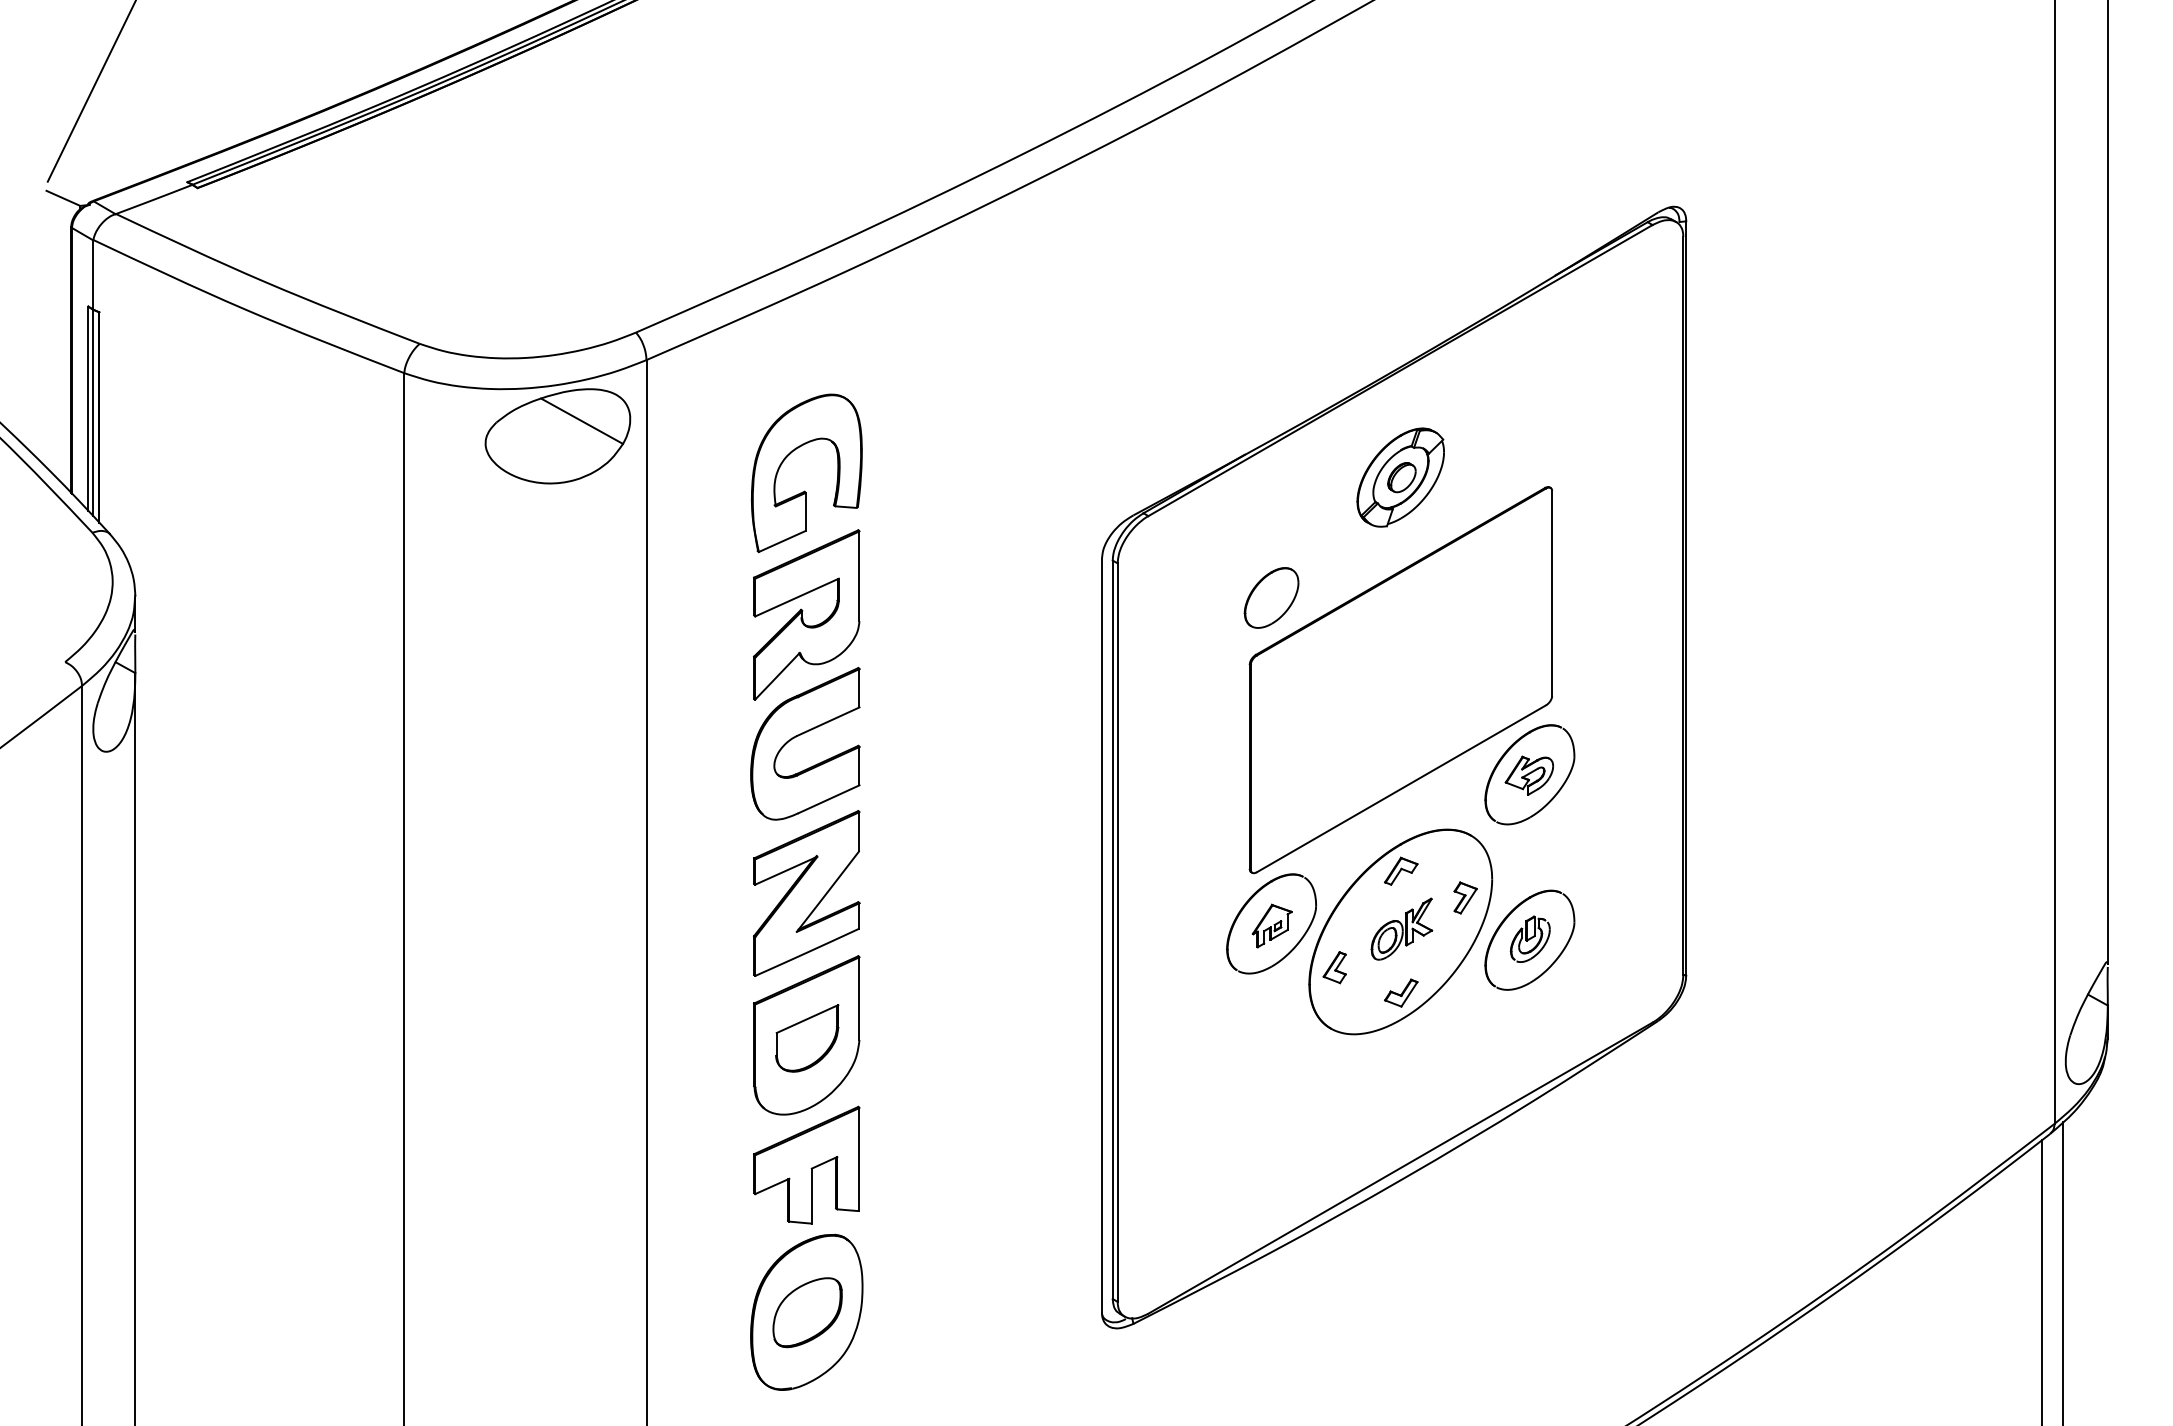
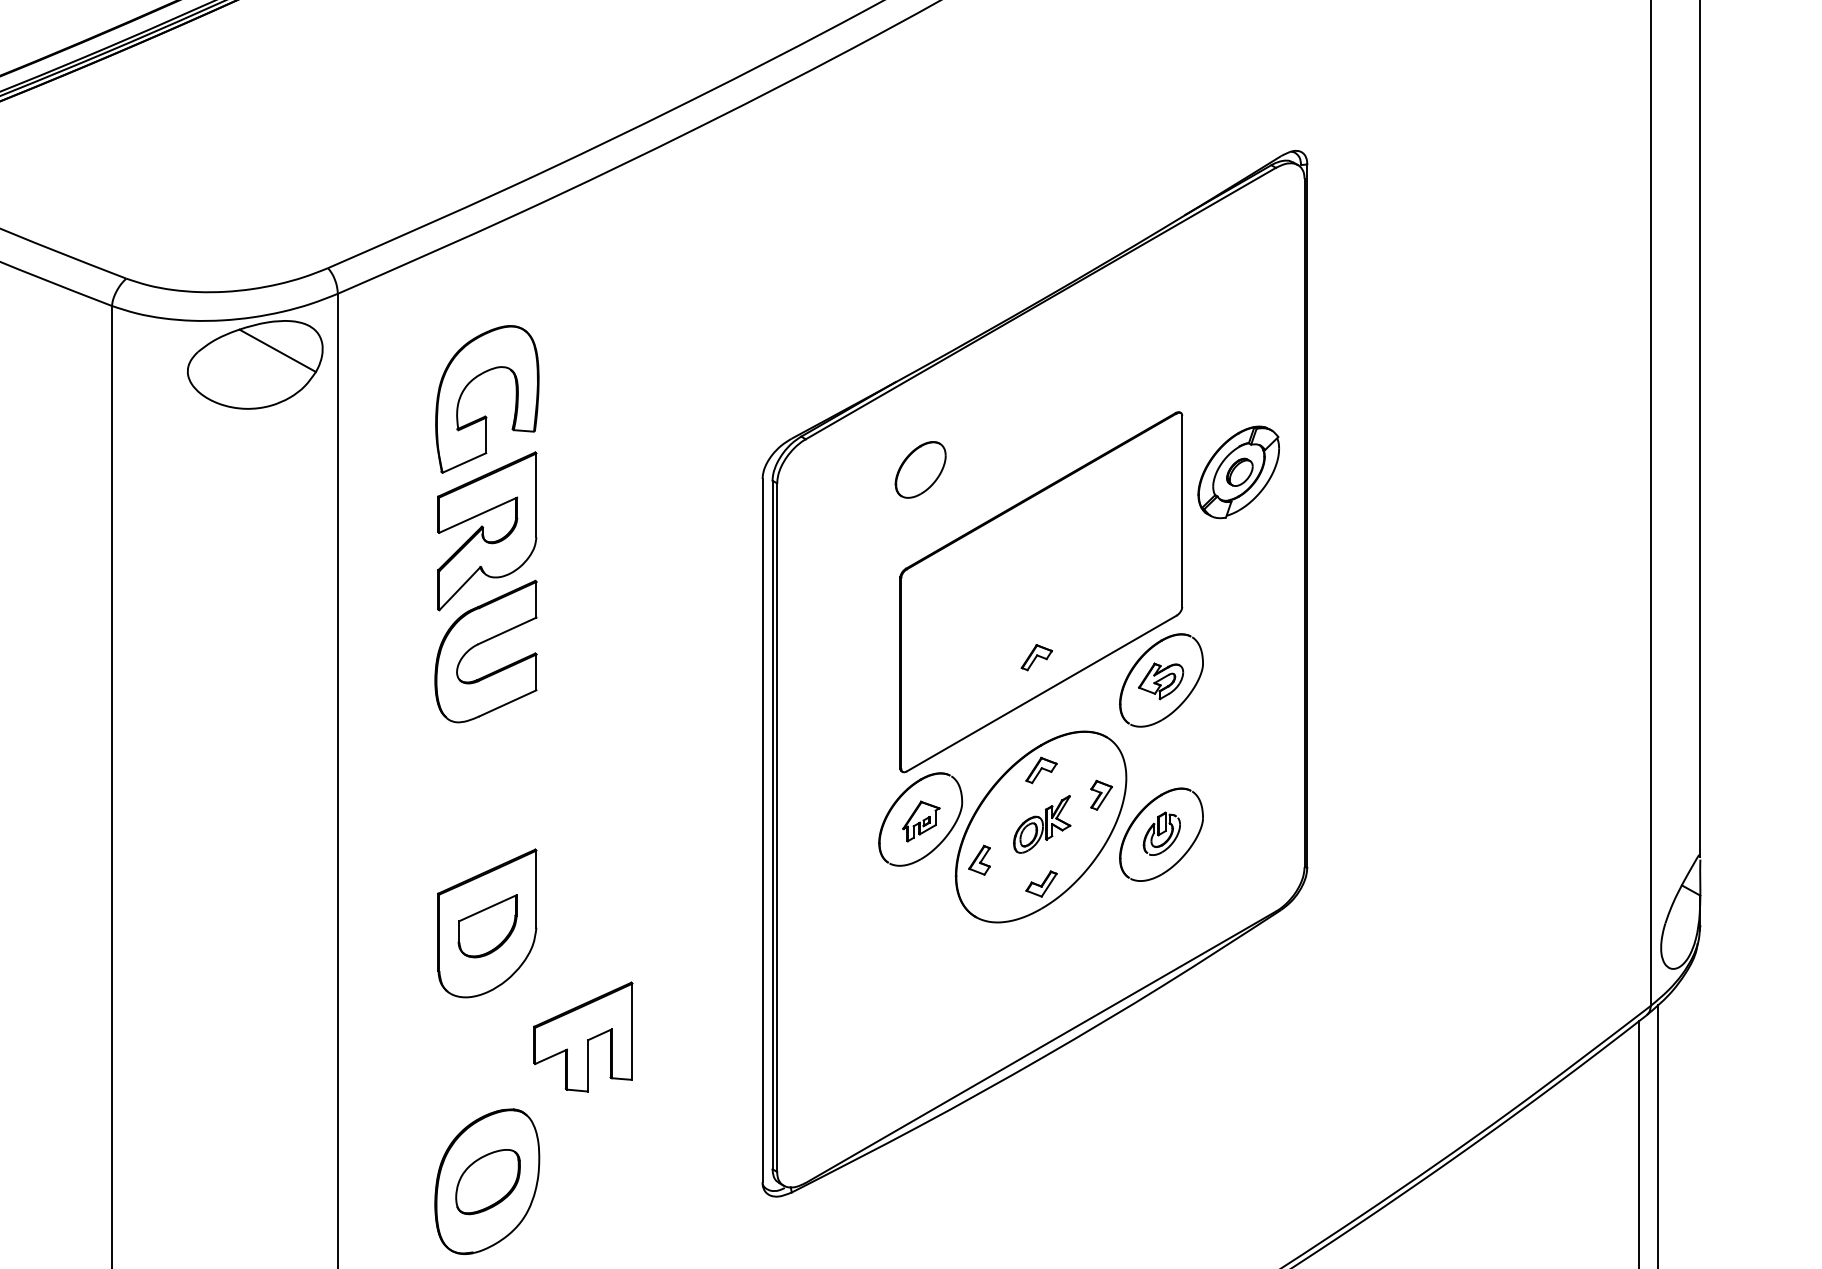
part: (1400, 477) -> (1238, 472), moved
part: (1271, 597) -> (920, 469), moved
part: (1396, 749) -> (1037, 656), added
part: (806, 893) -> (487, 791), removed
part: (806, 1164) -> (583, 1036), moved

